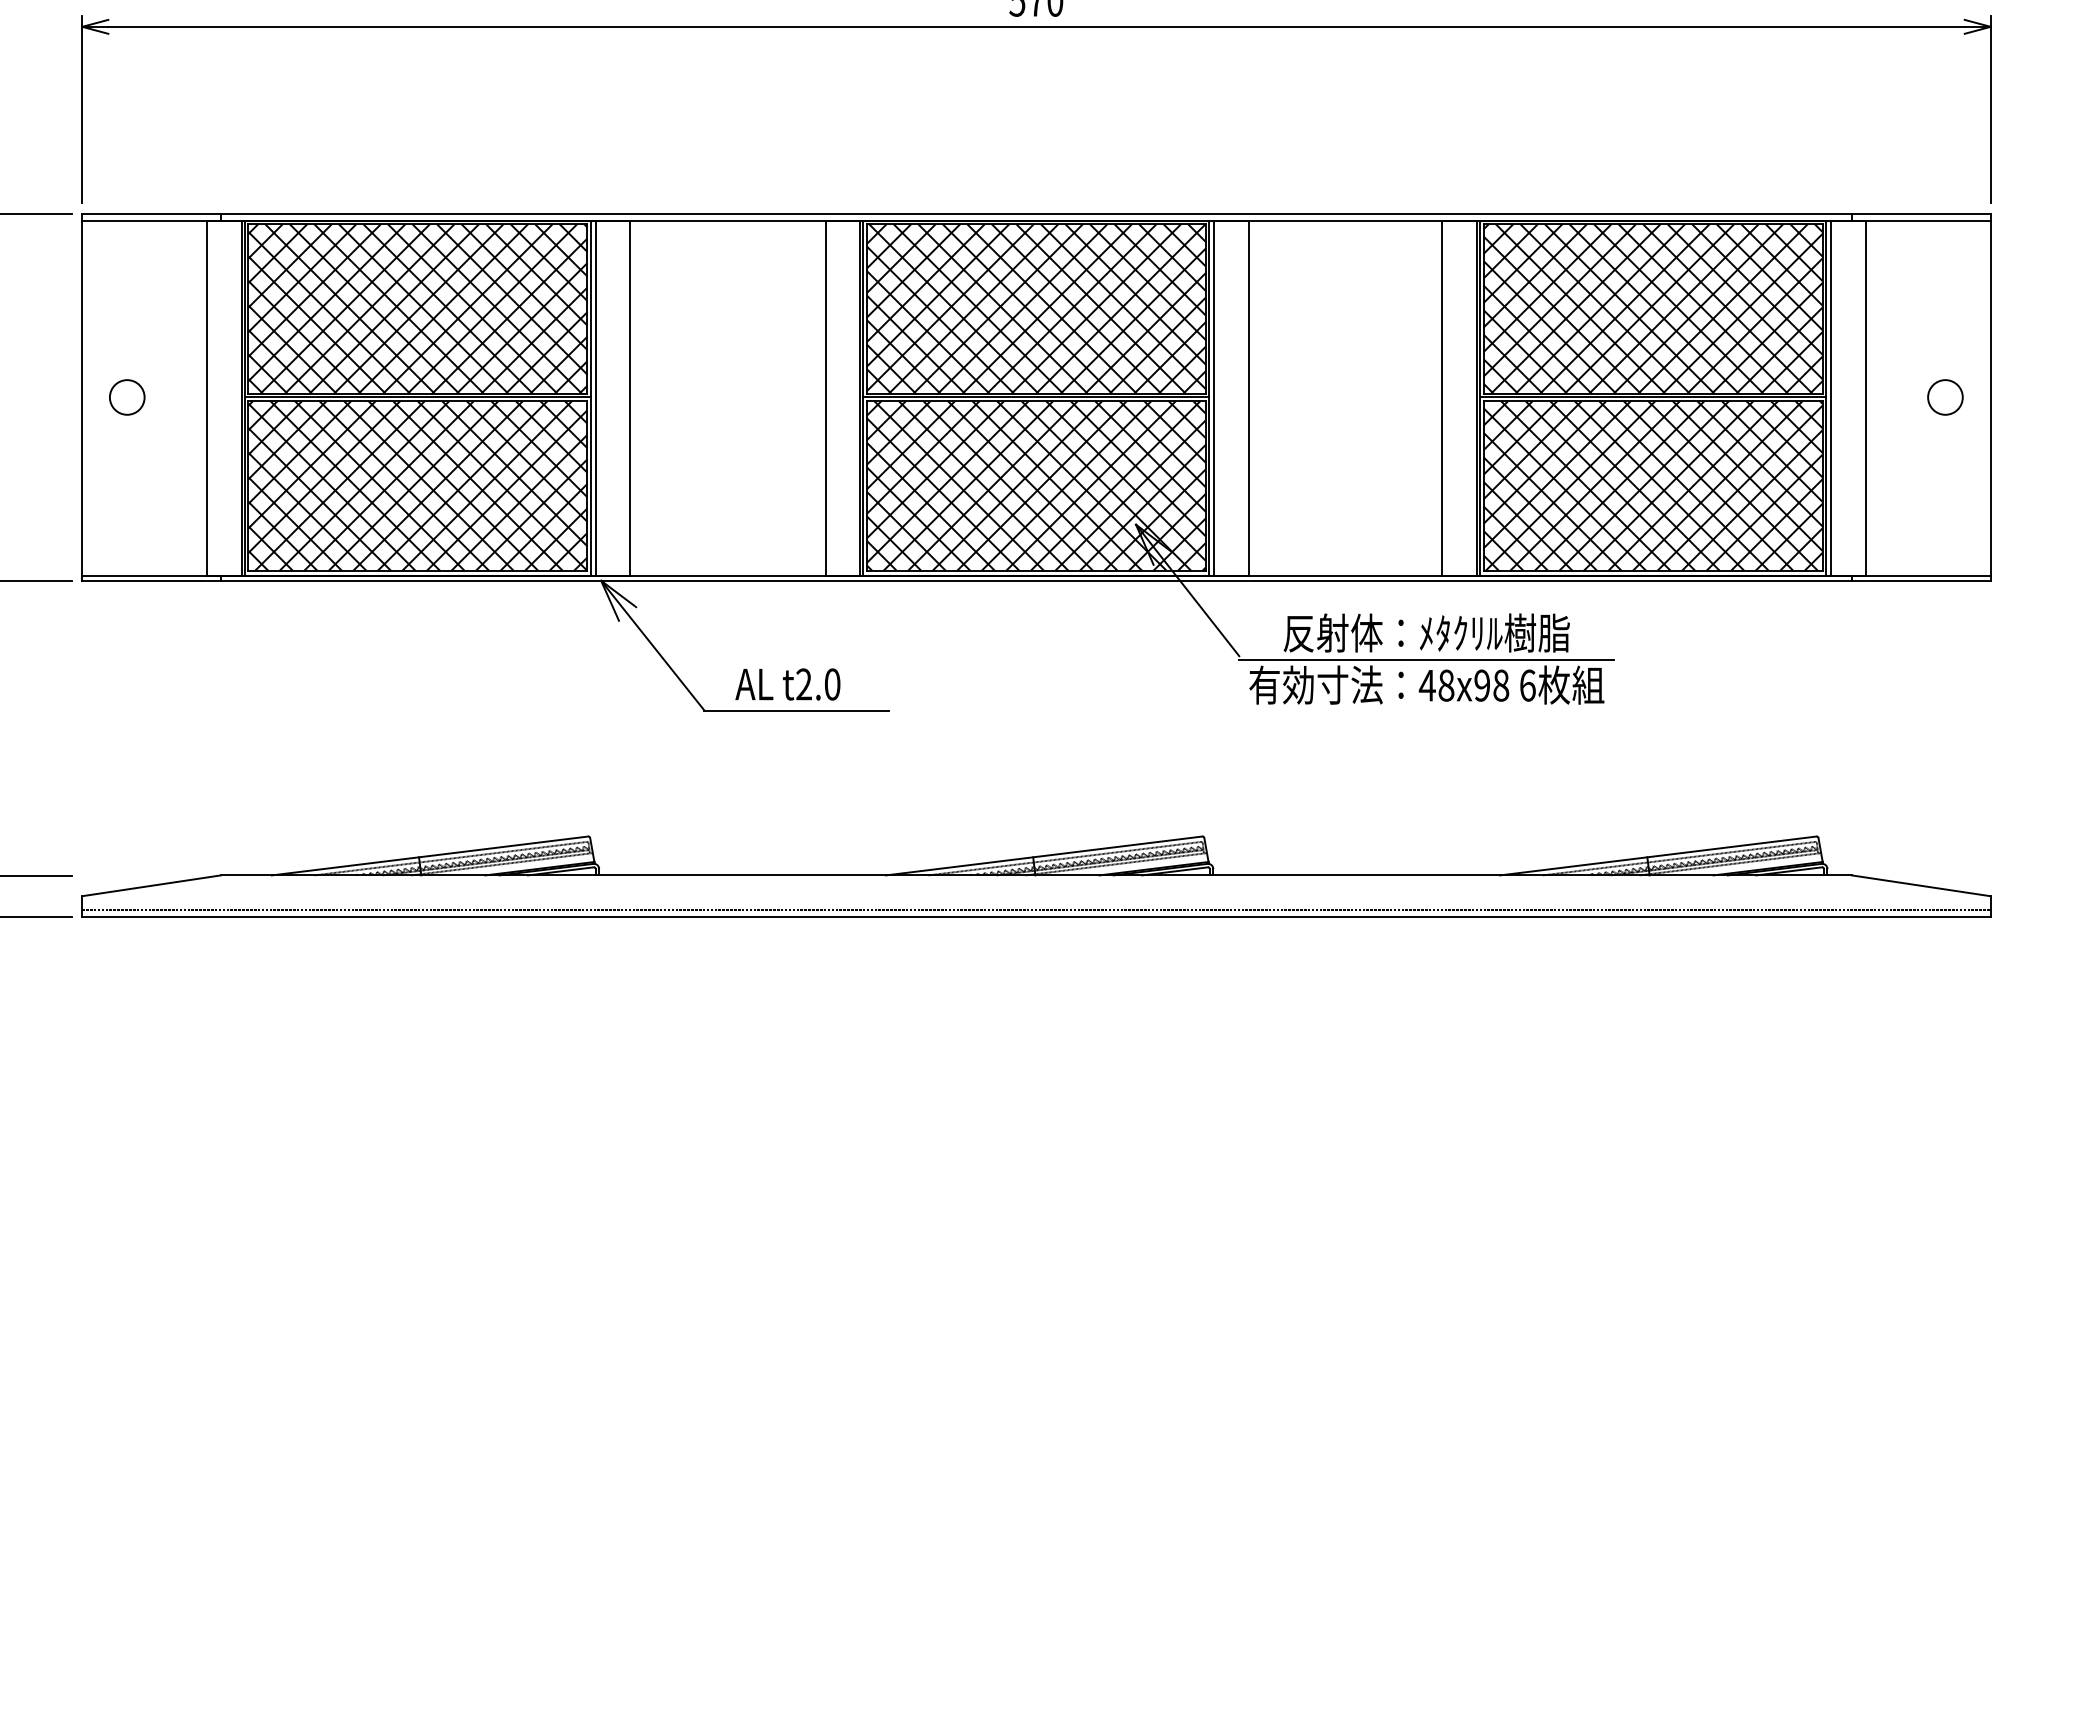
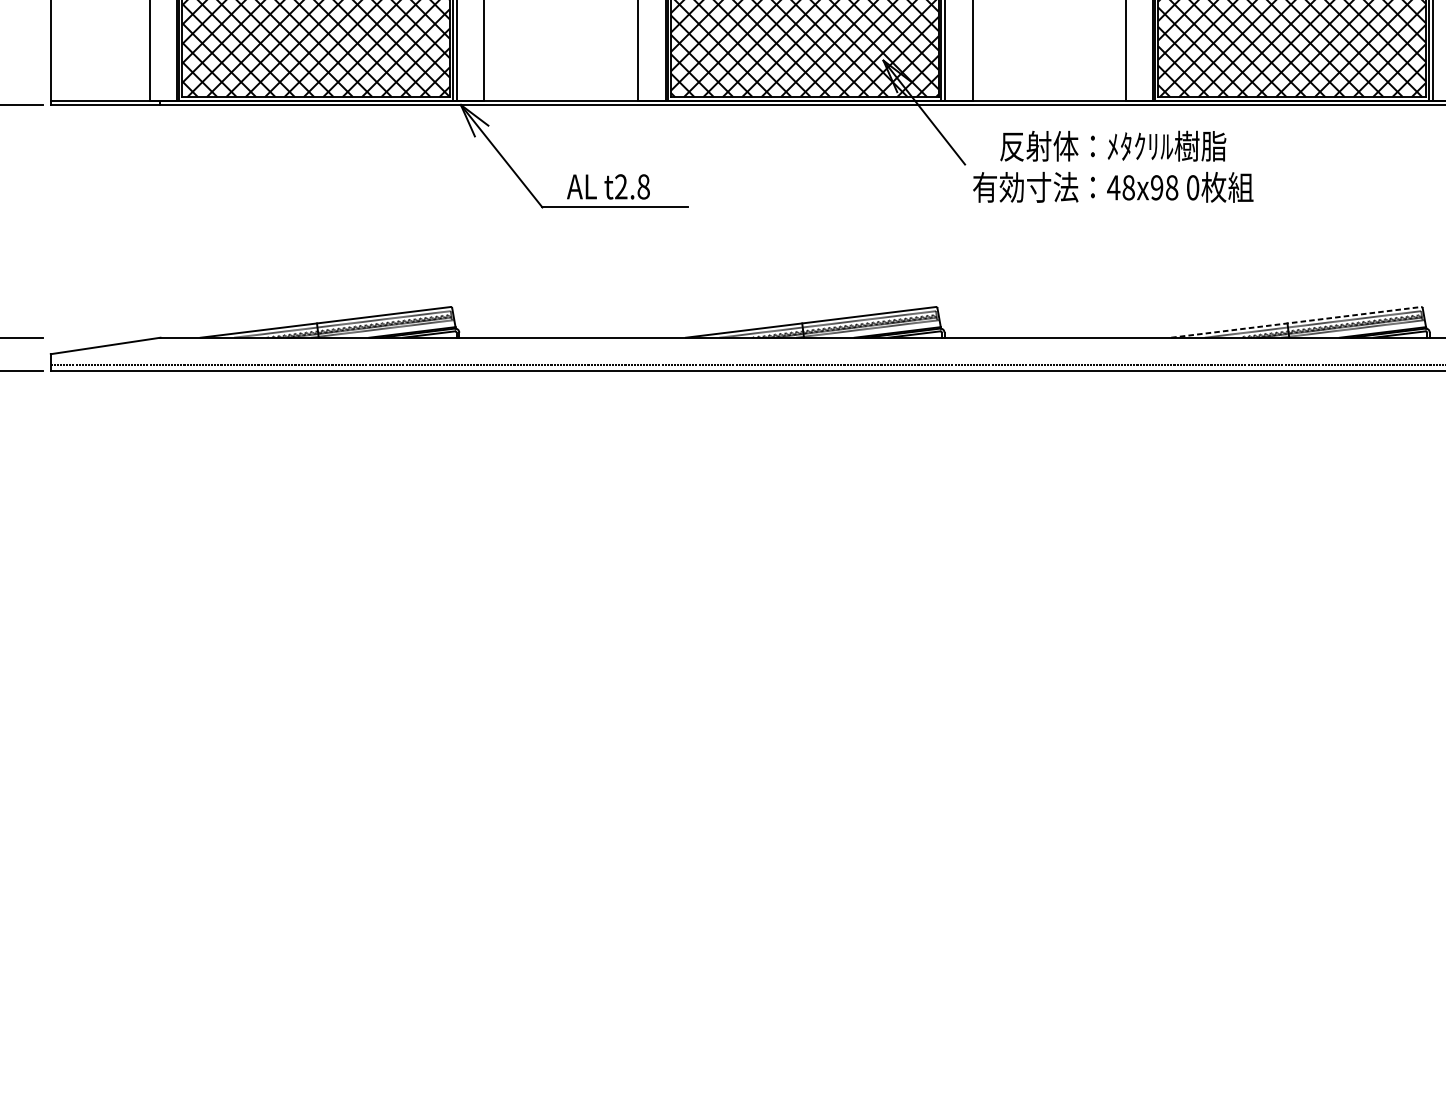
line: (1426, 659) -> (1112, 167), removed
text: (832, 684) -> (643, 186), t2.0 -> t2.8
text: (1527, 685) -> (1192, 187), 6 -> 0
line: (1658, 855) -> (1296, 322), solid -> dashed

